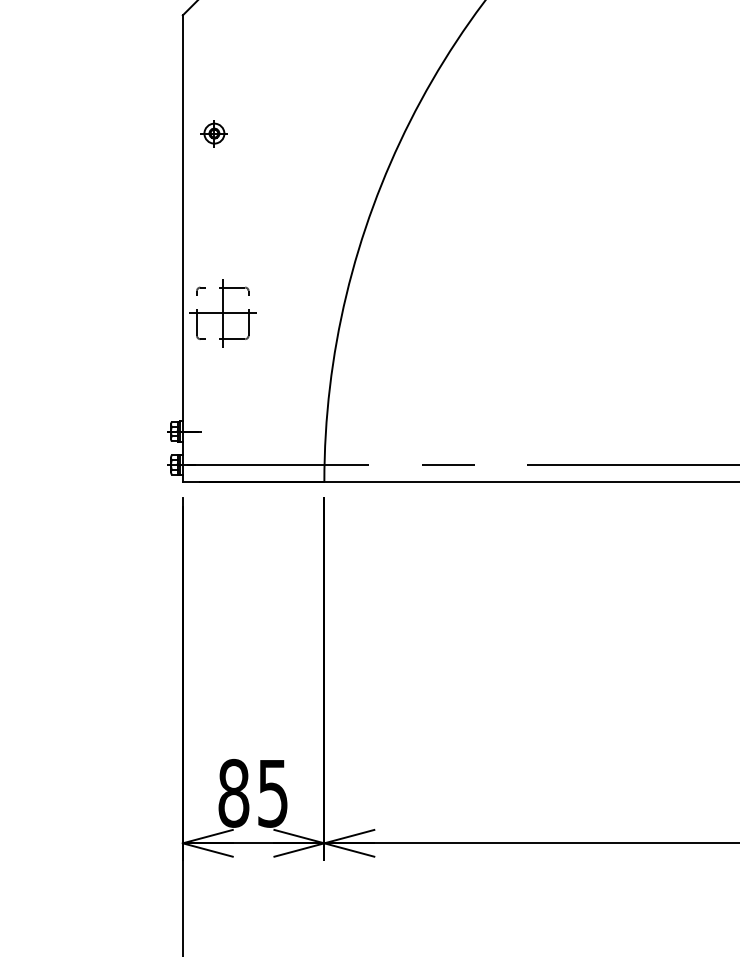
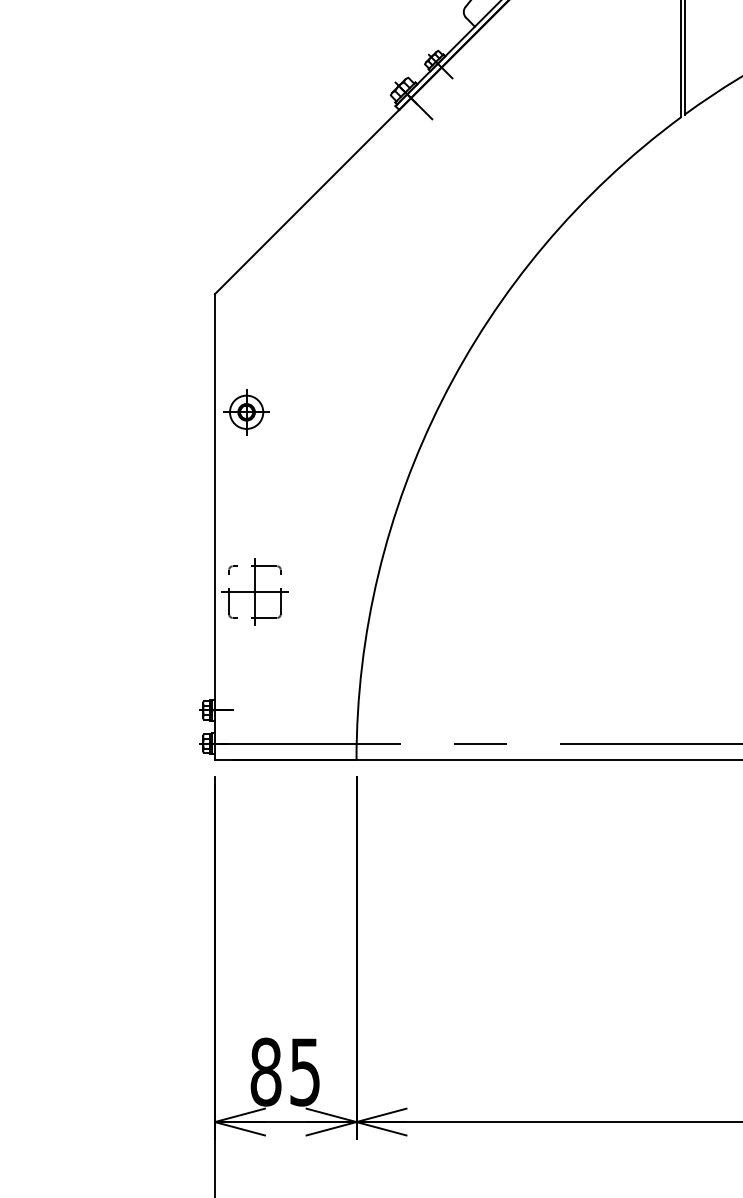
part: (214, 133) -> (246, 412), size x1.67

